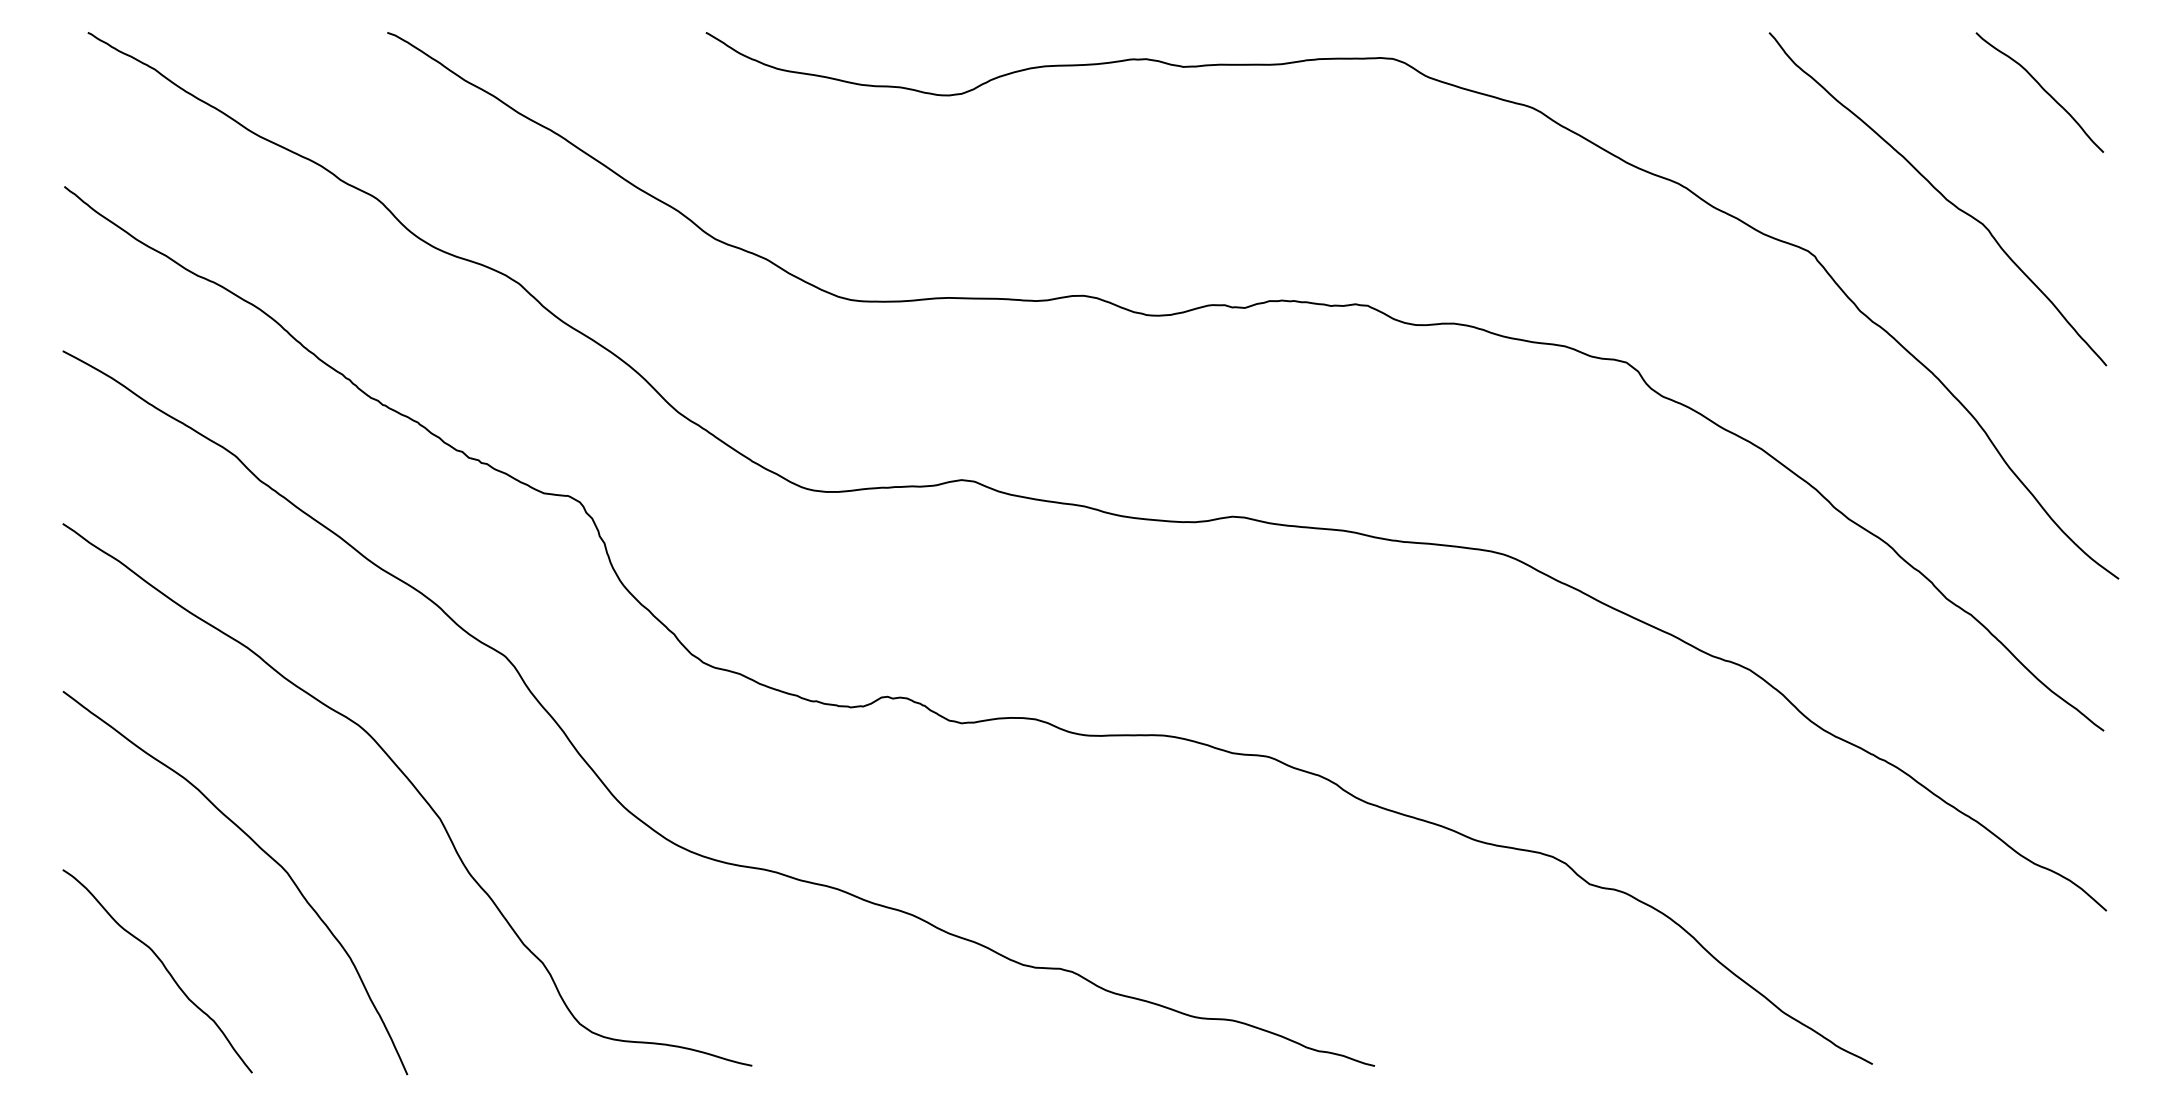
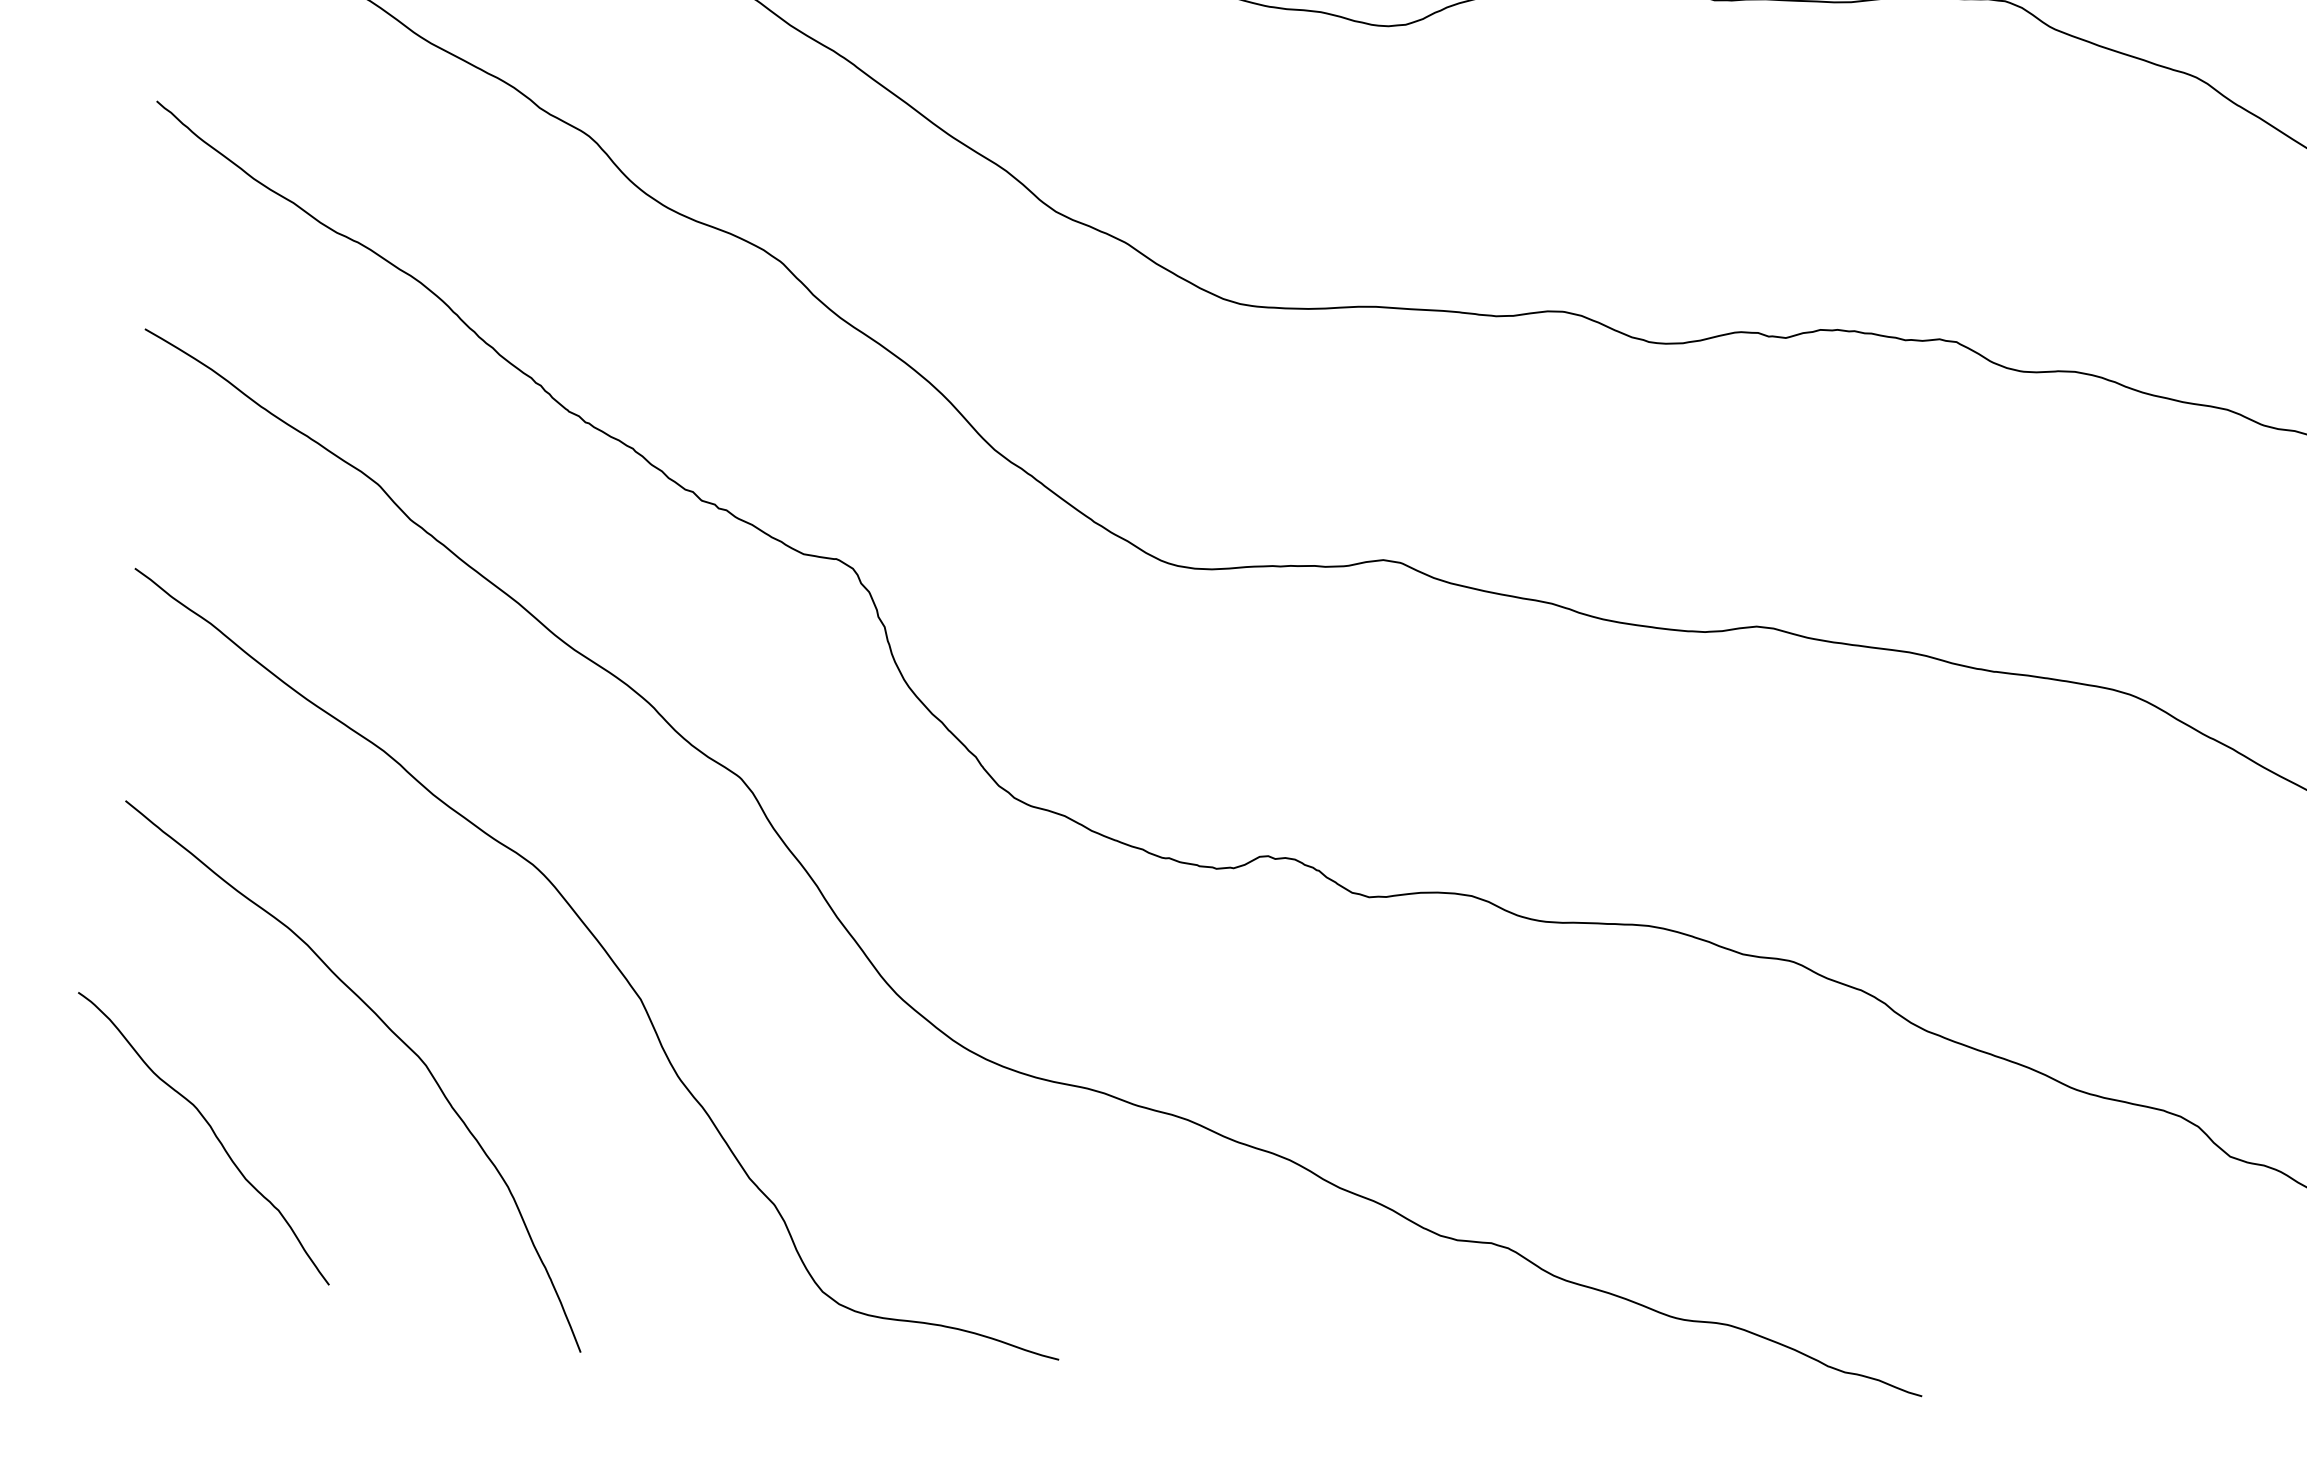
curve: (164, 968) -> (213, 1135), moved

